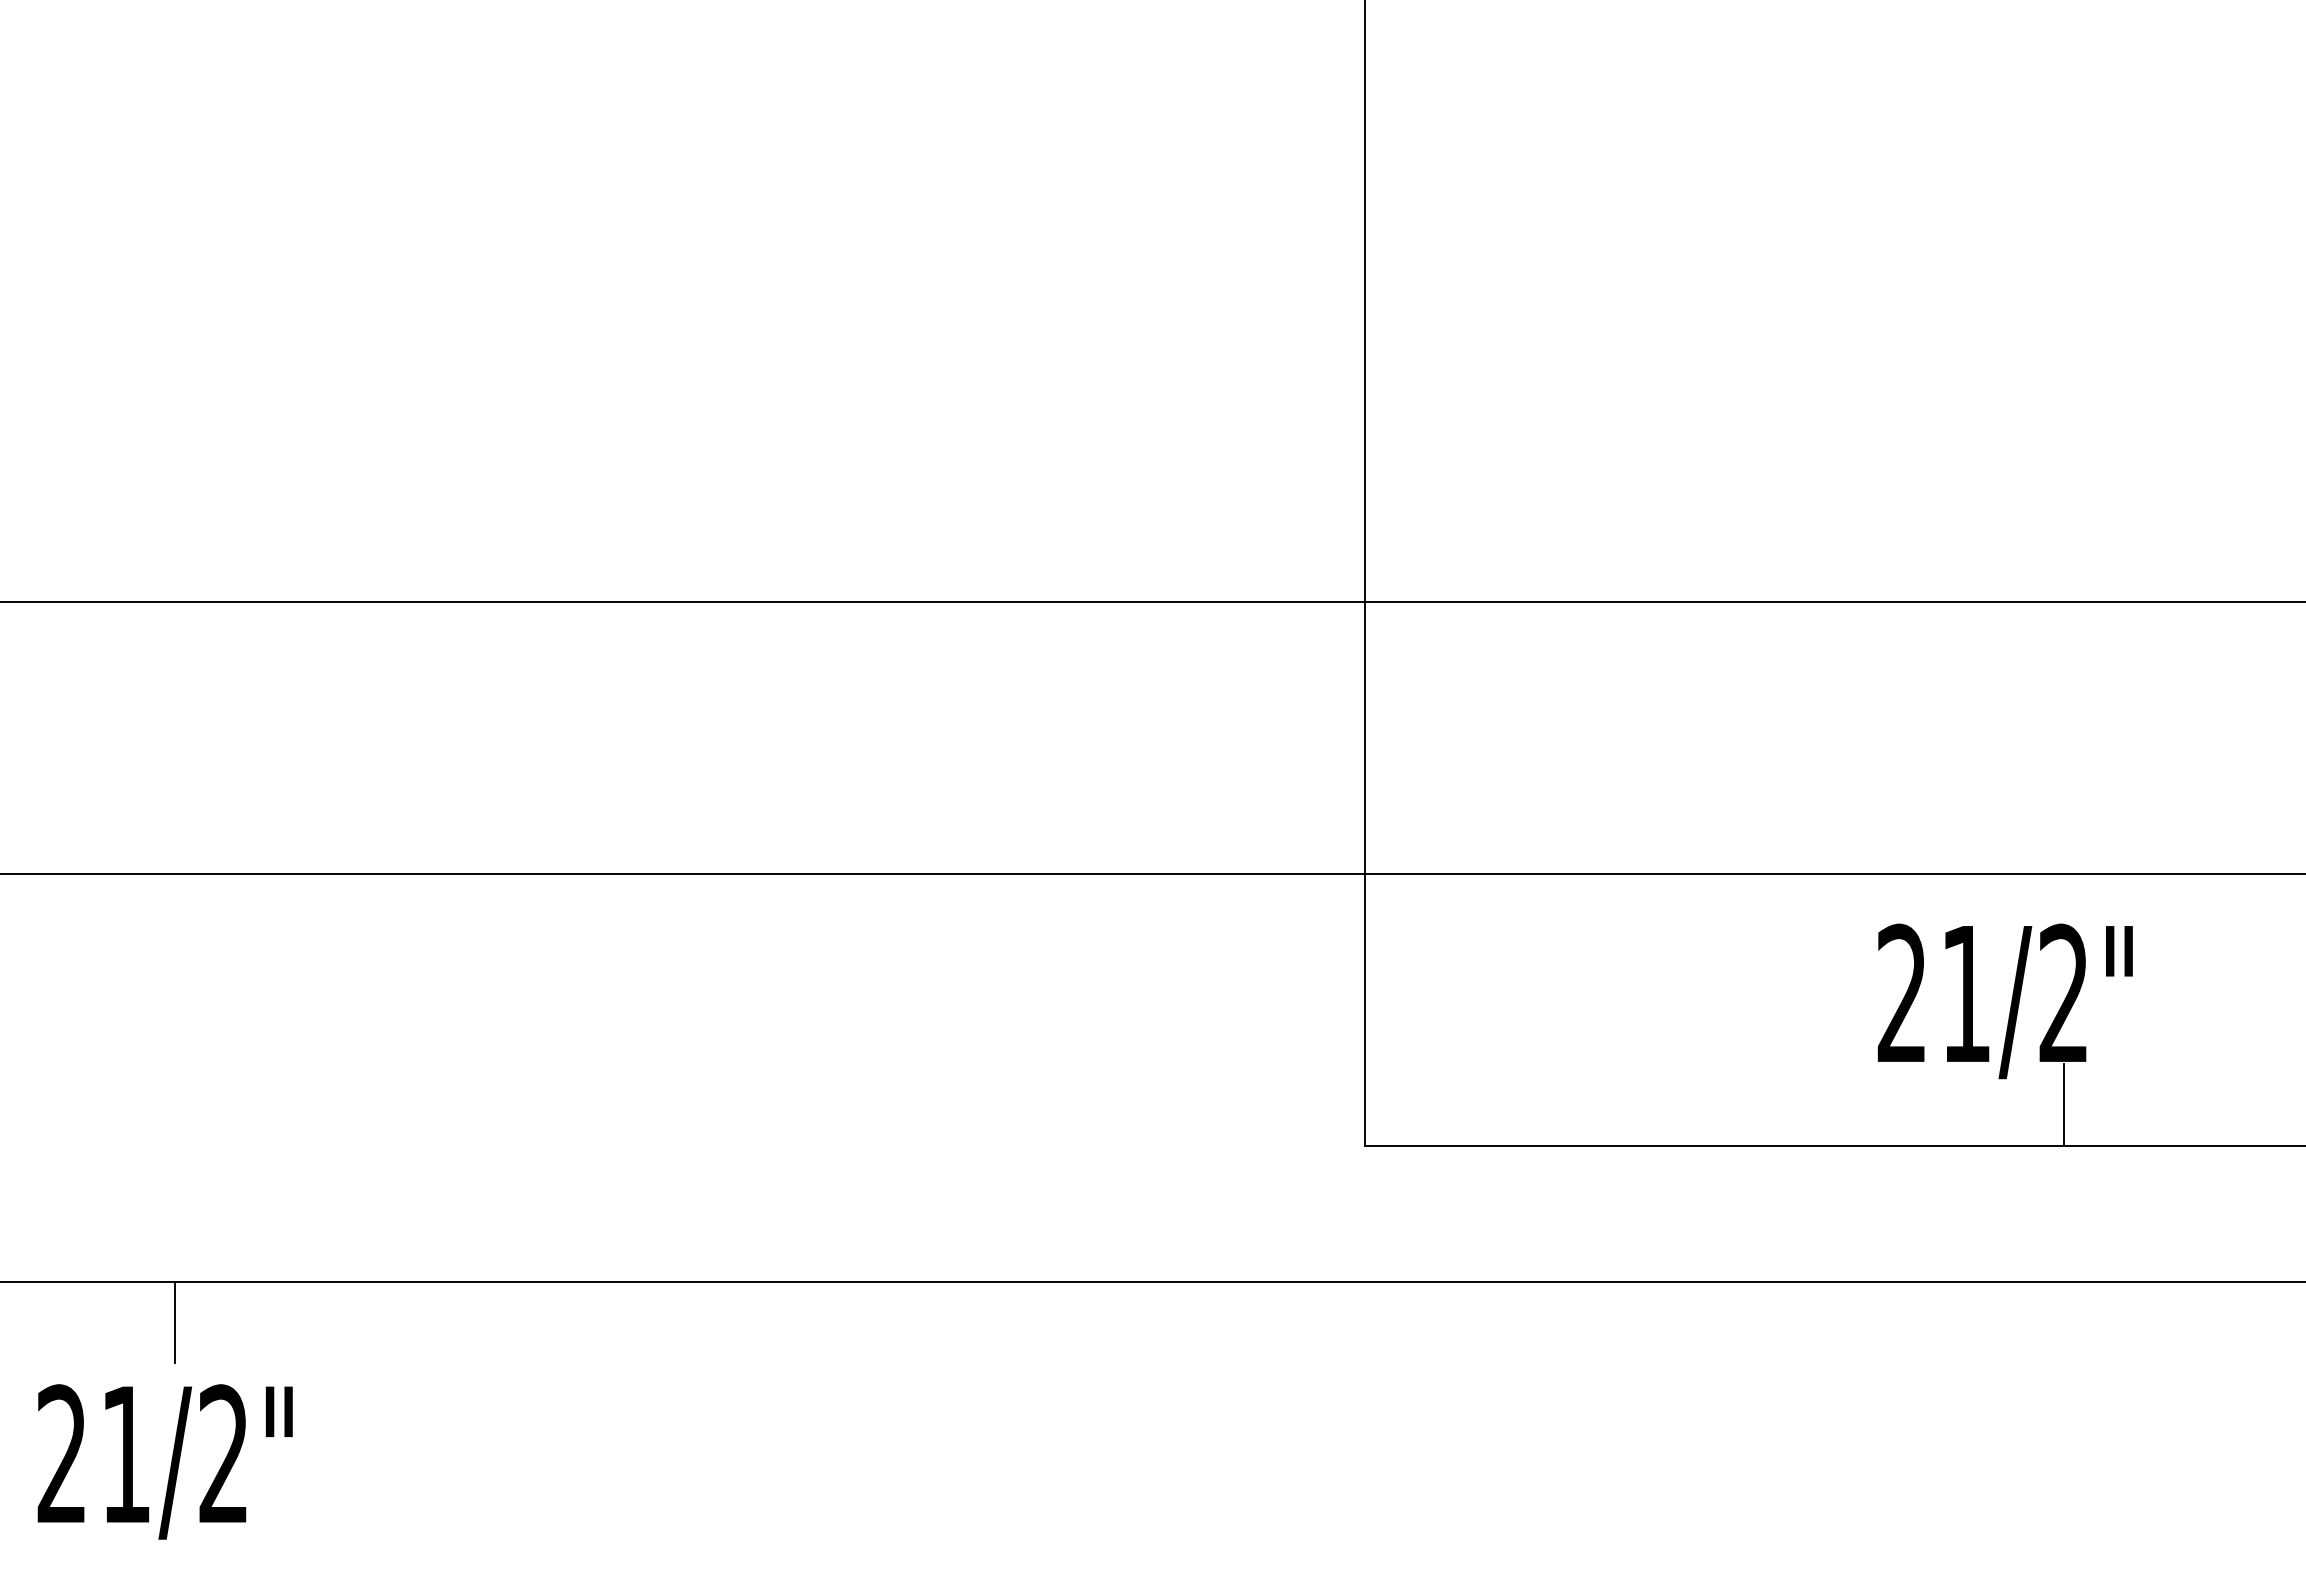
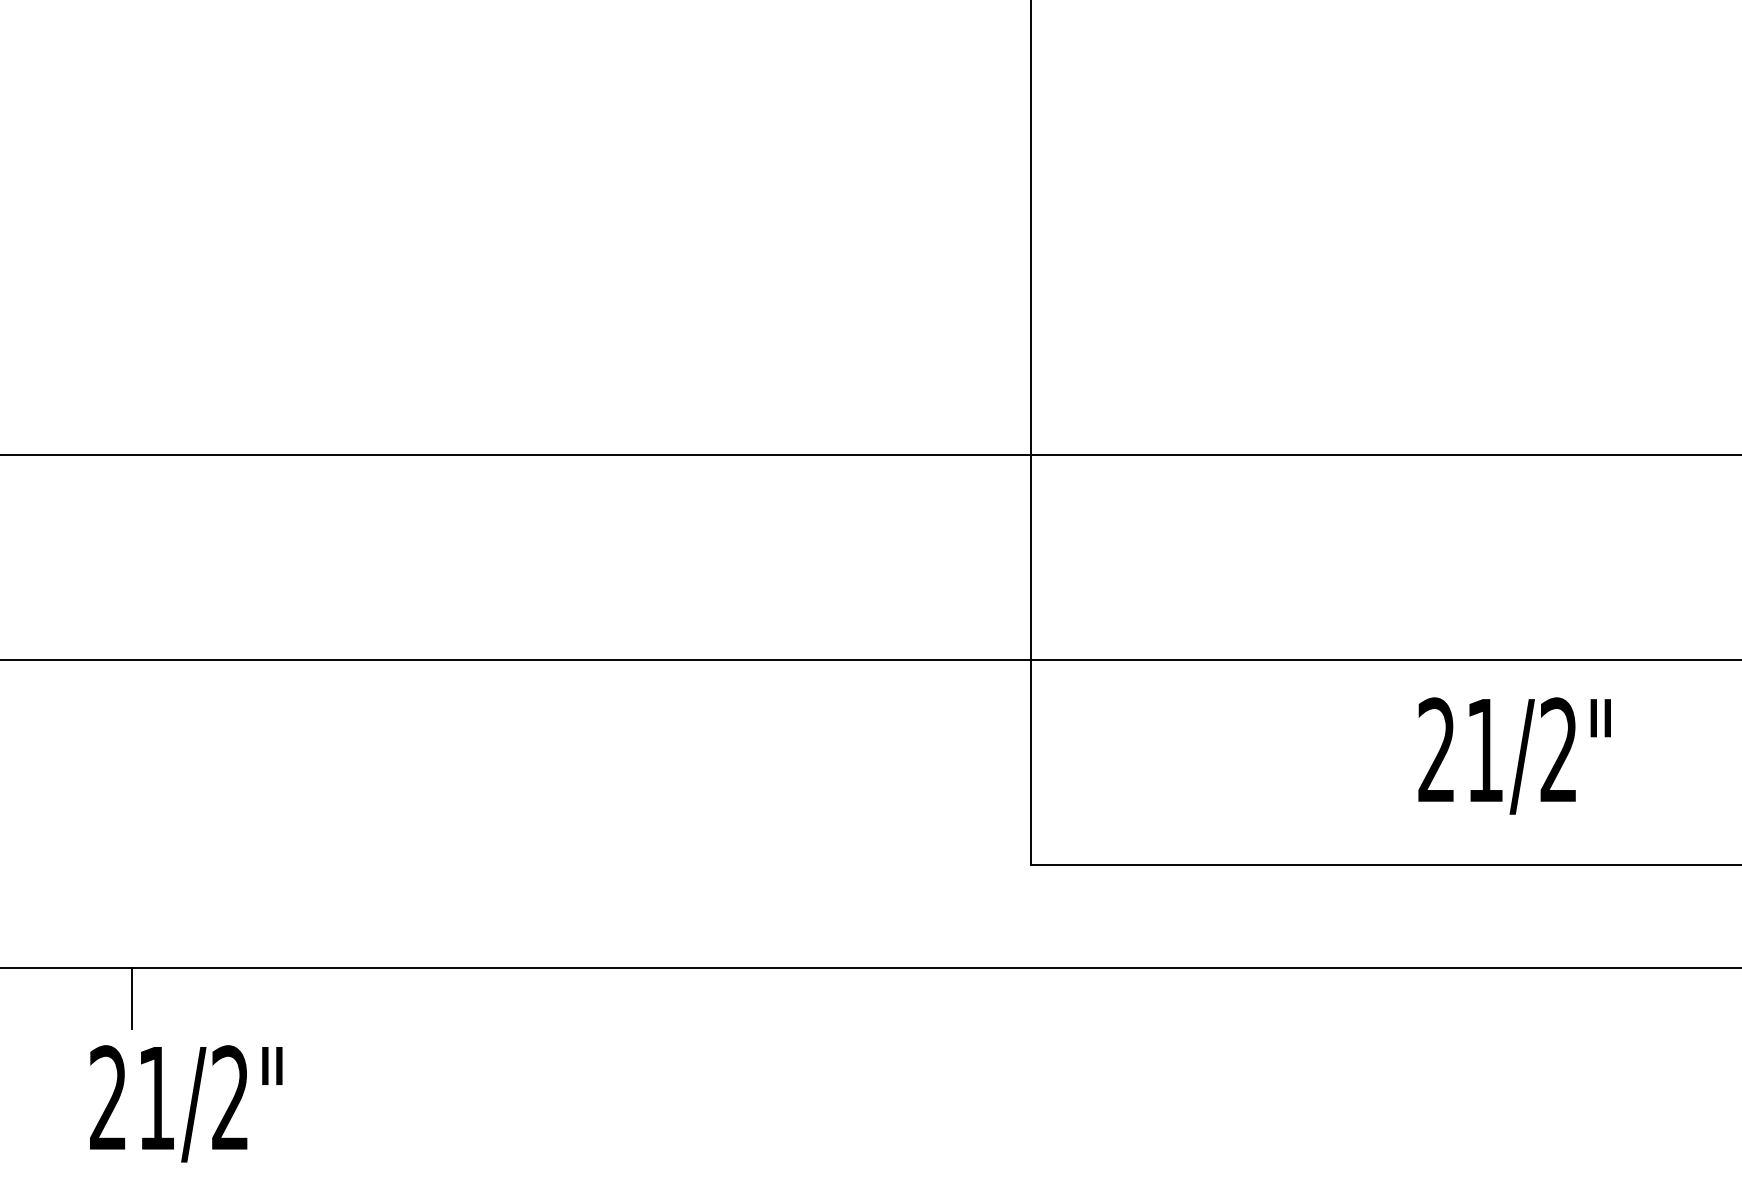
line: (2063, 1104) -> (1558, 833), removed
text: (164, 1461) -> (185, 1103), moved

